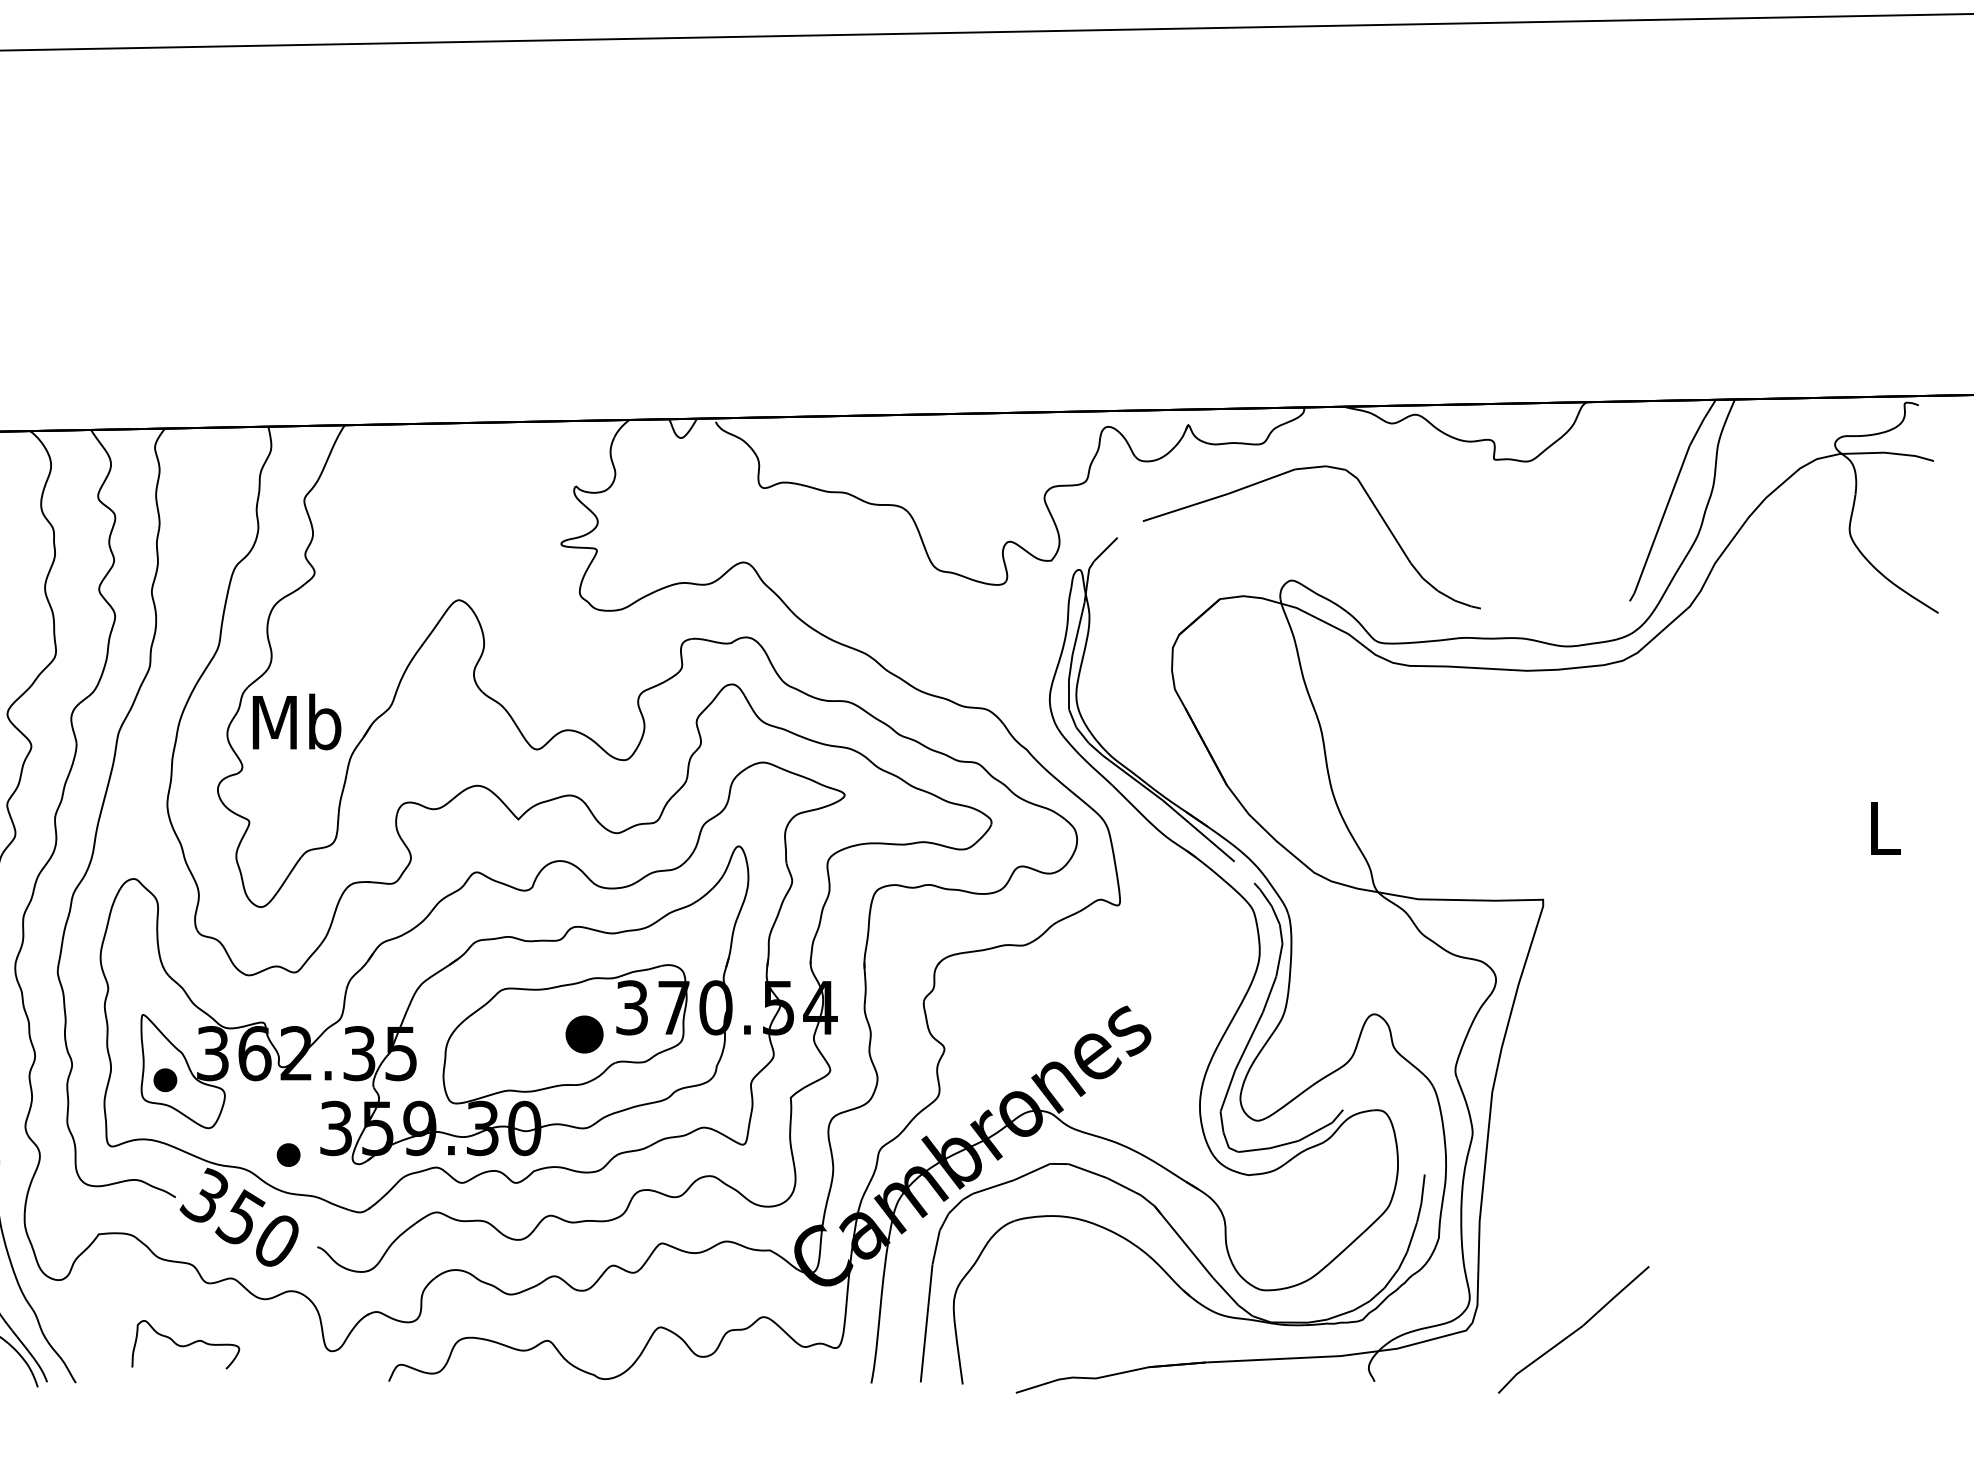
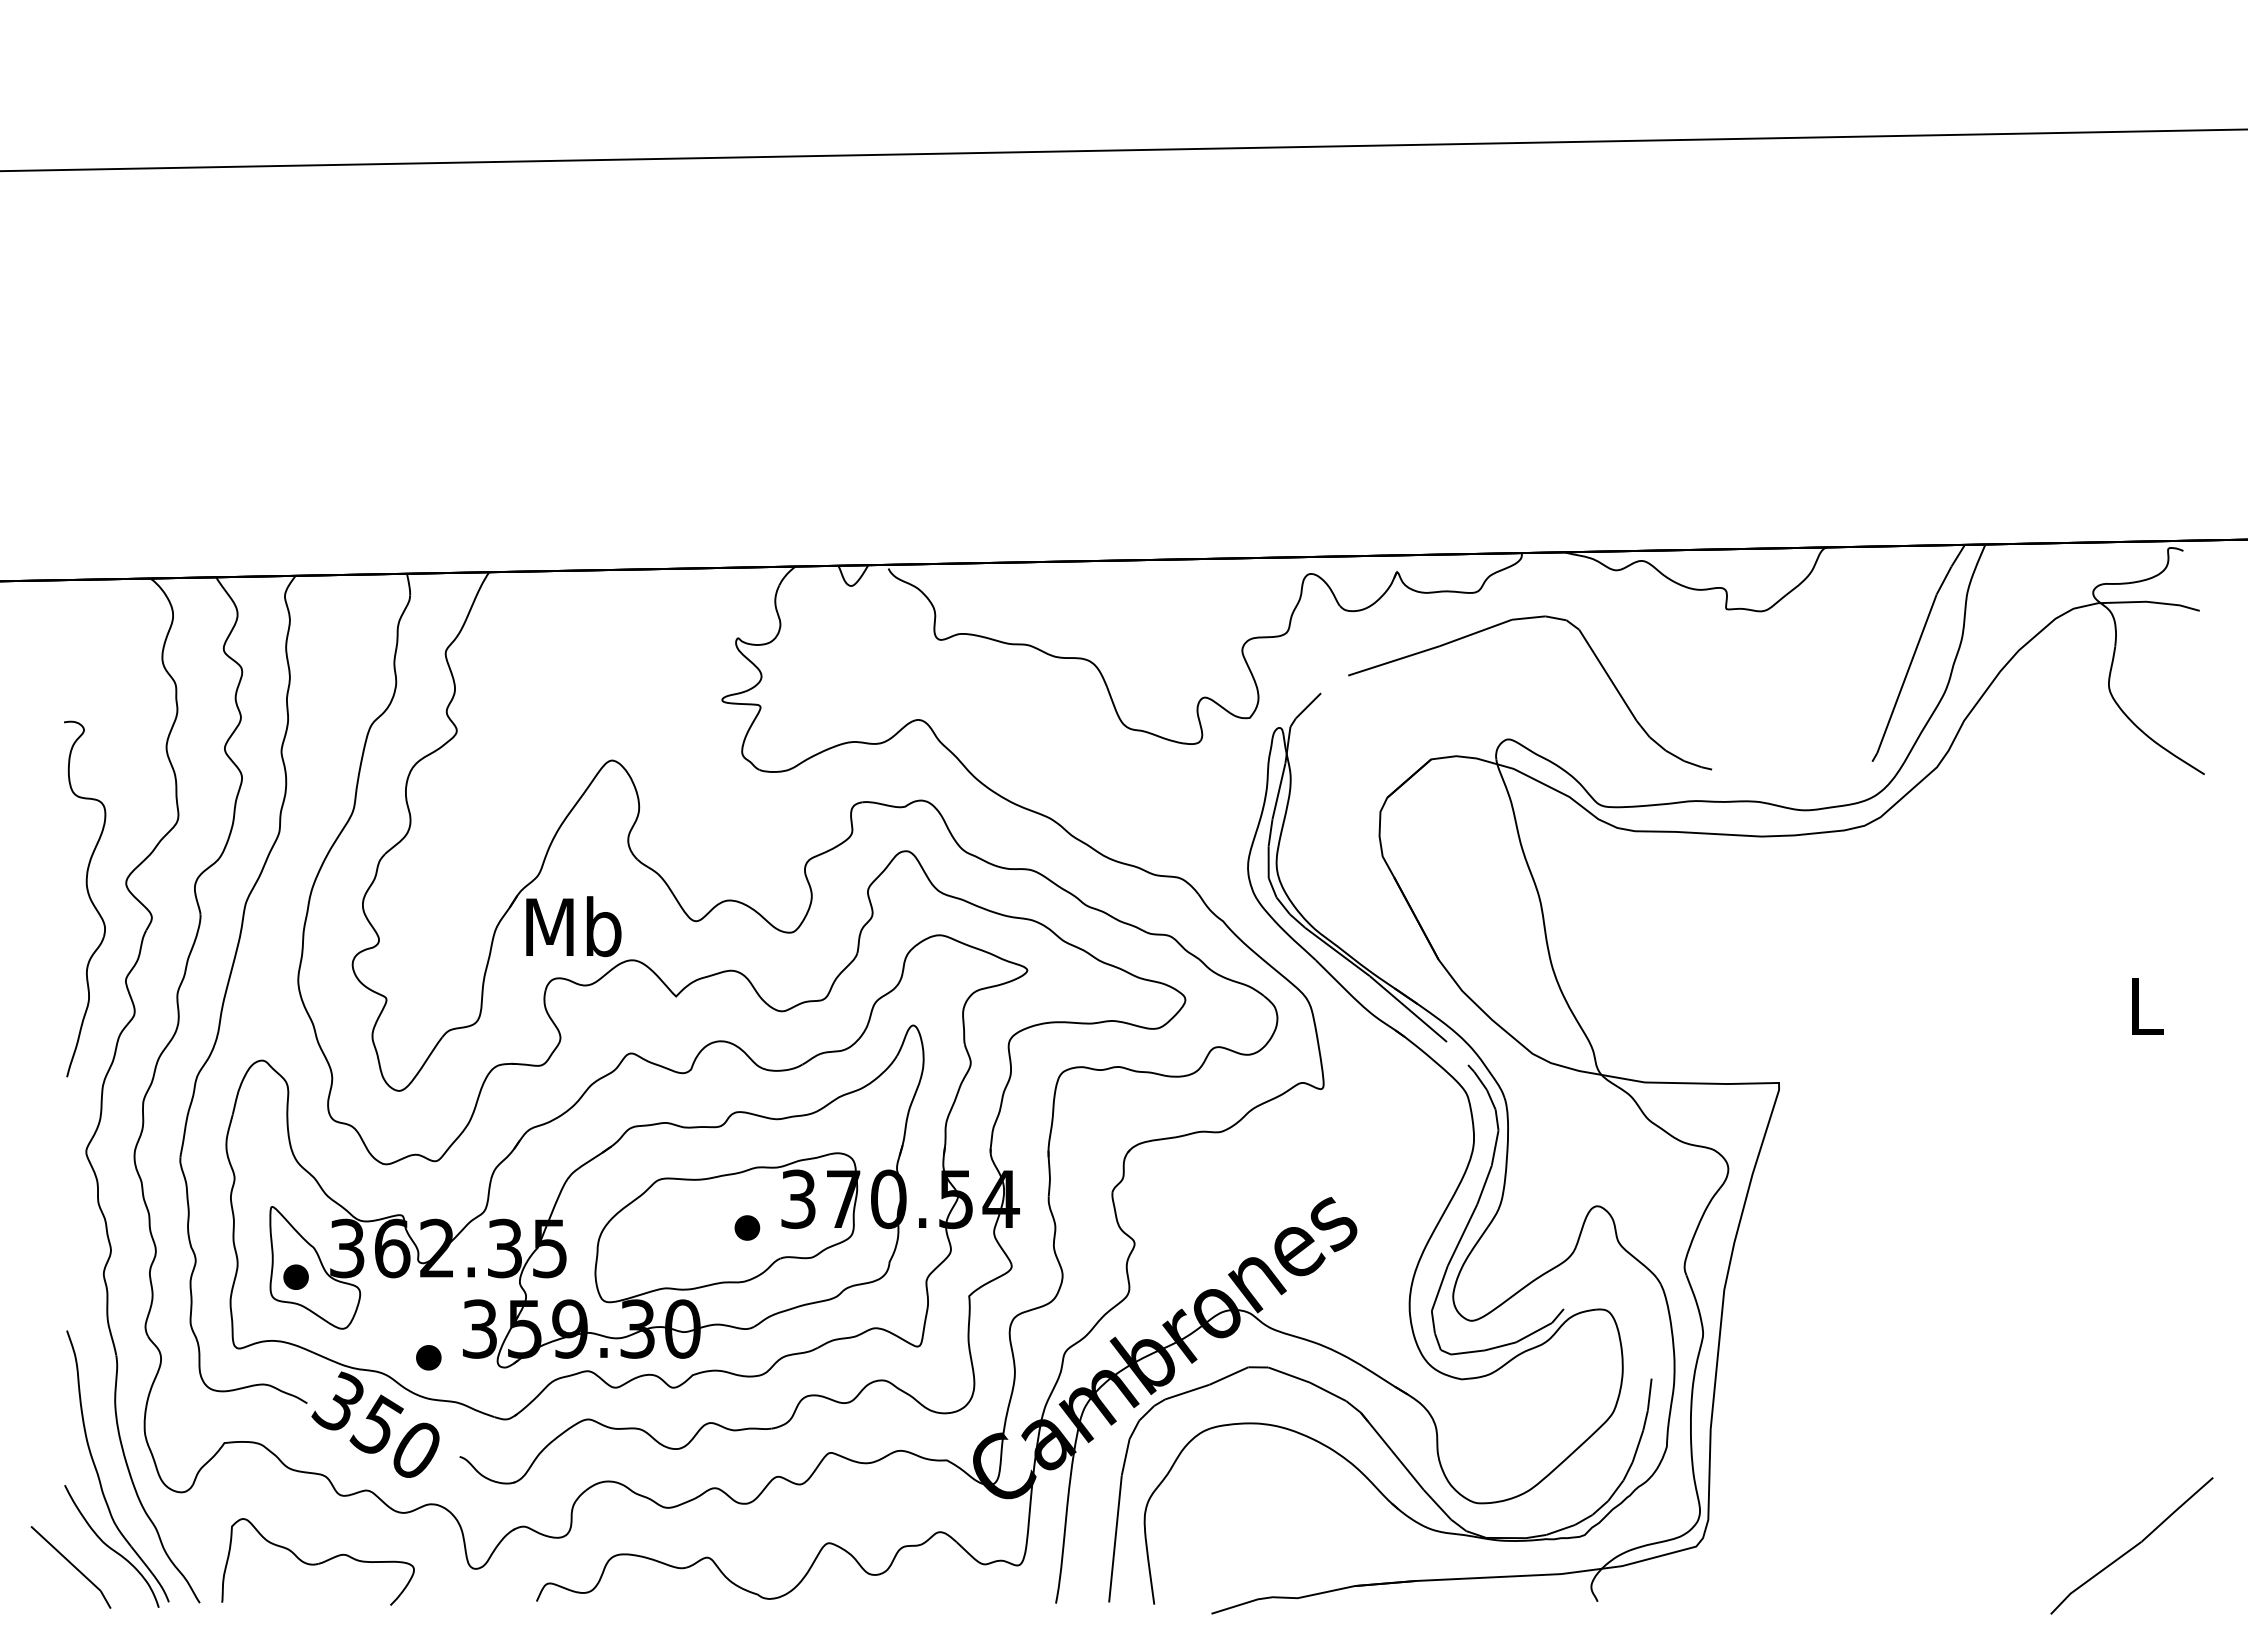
text: (296, 721) -> (573, 926), moved
part: (584, 1034) -> (747, 1227), size x0.62
part: (1573, 1329) -> (2131, 1545), moved
part: (185, 1344) -> (317, 1561), size x1.67

